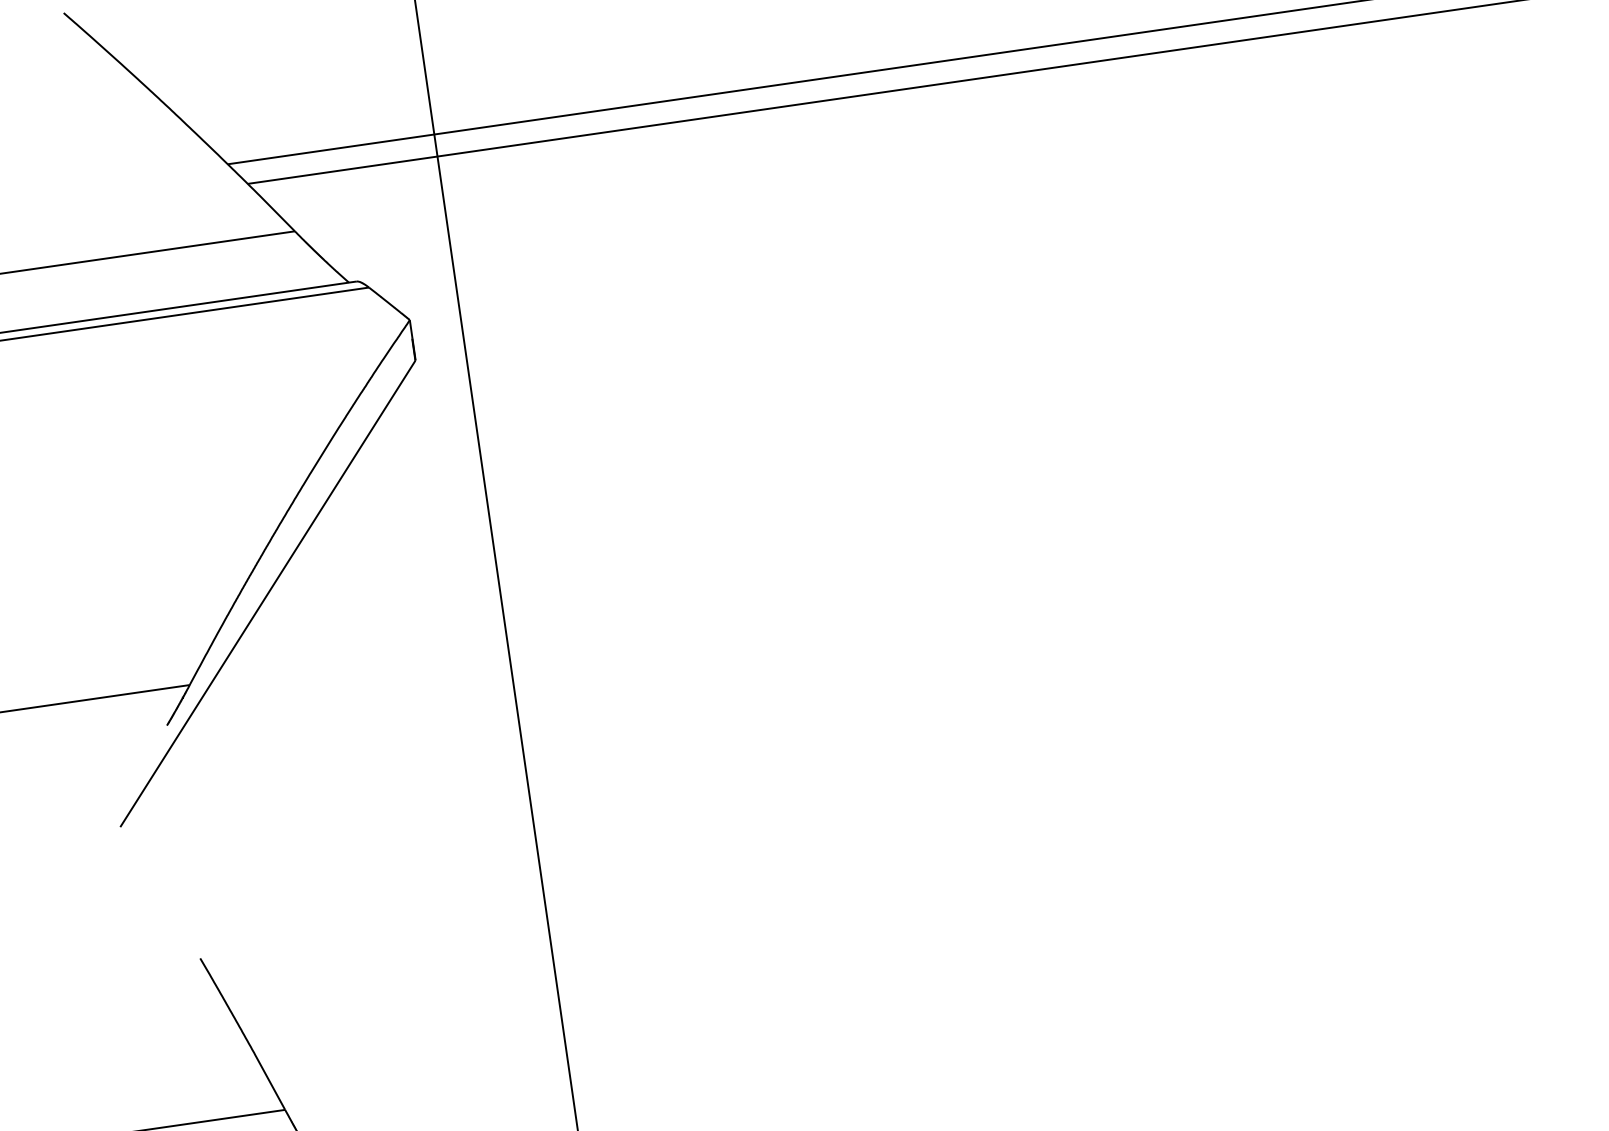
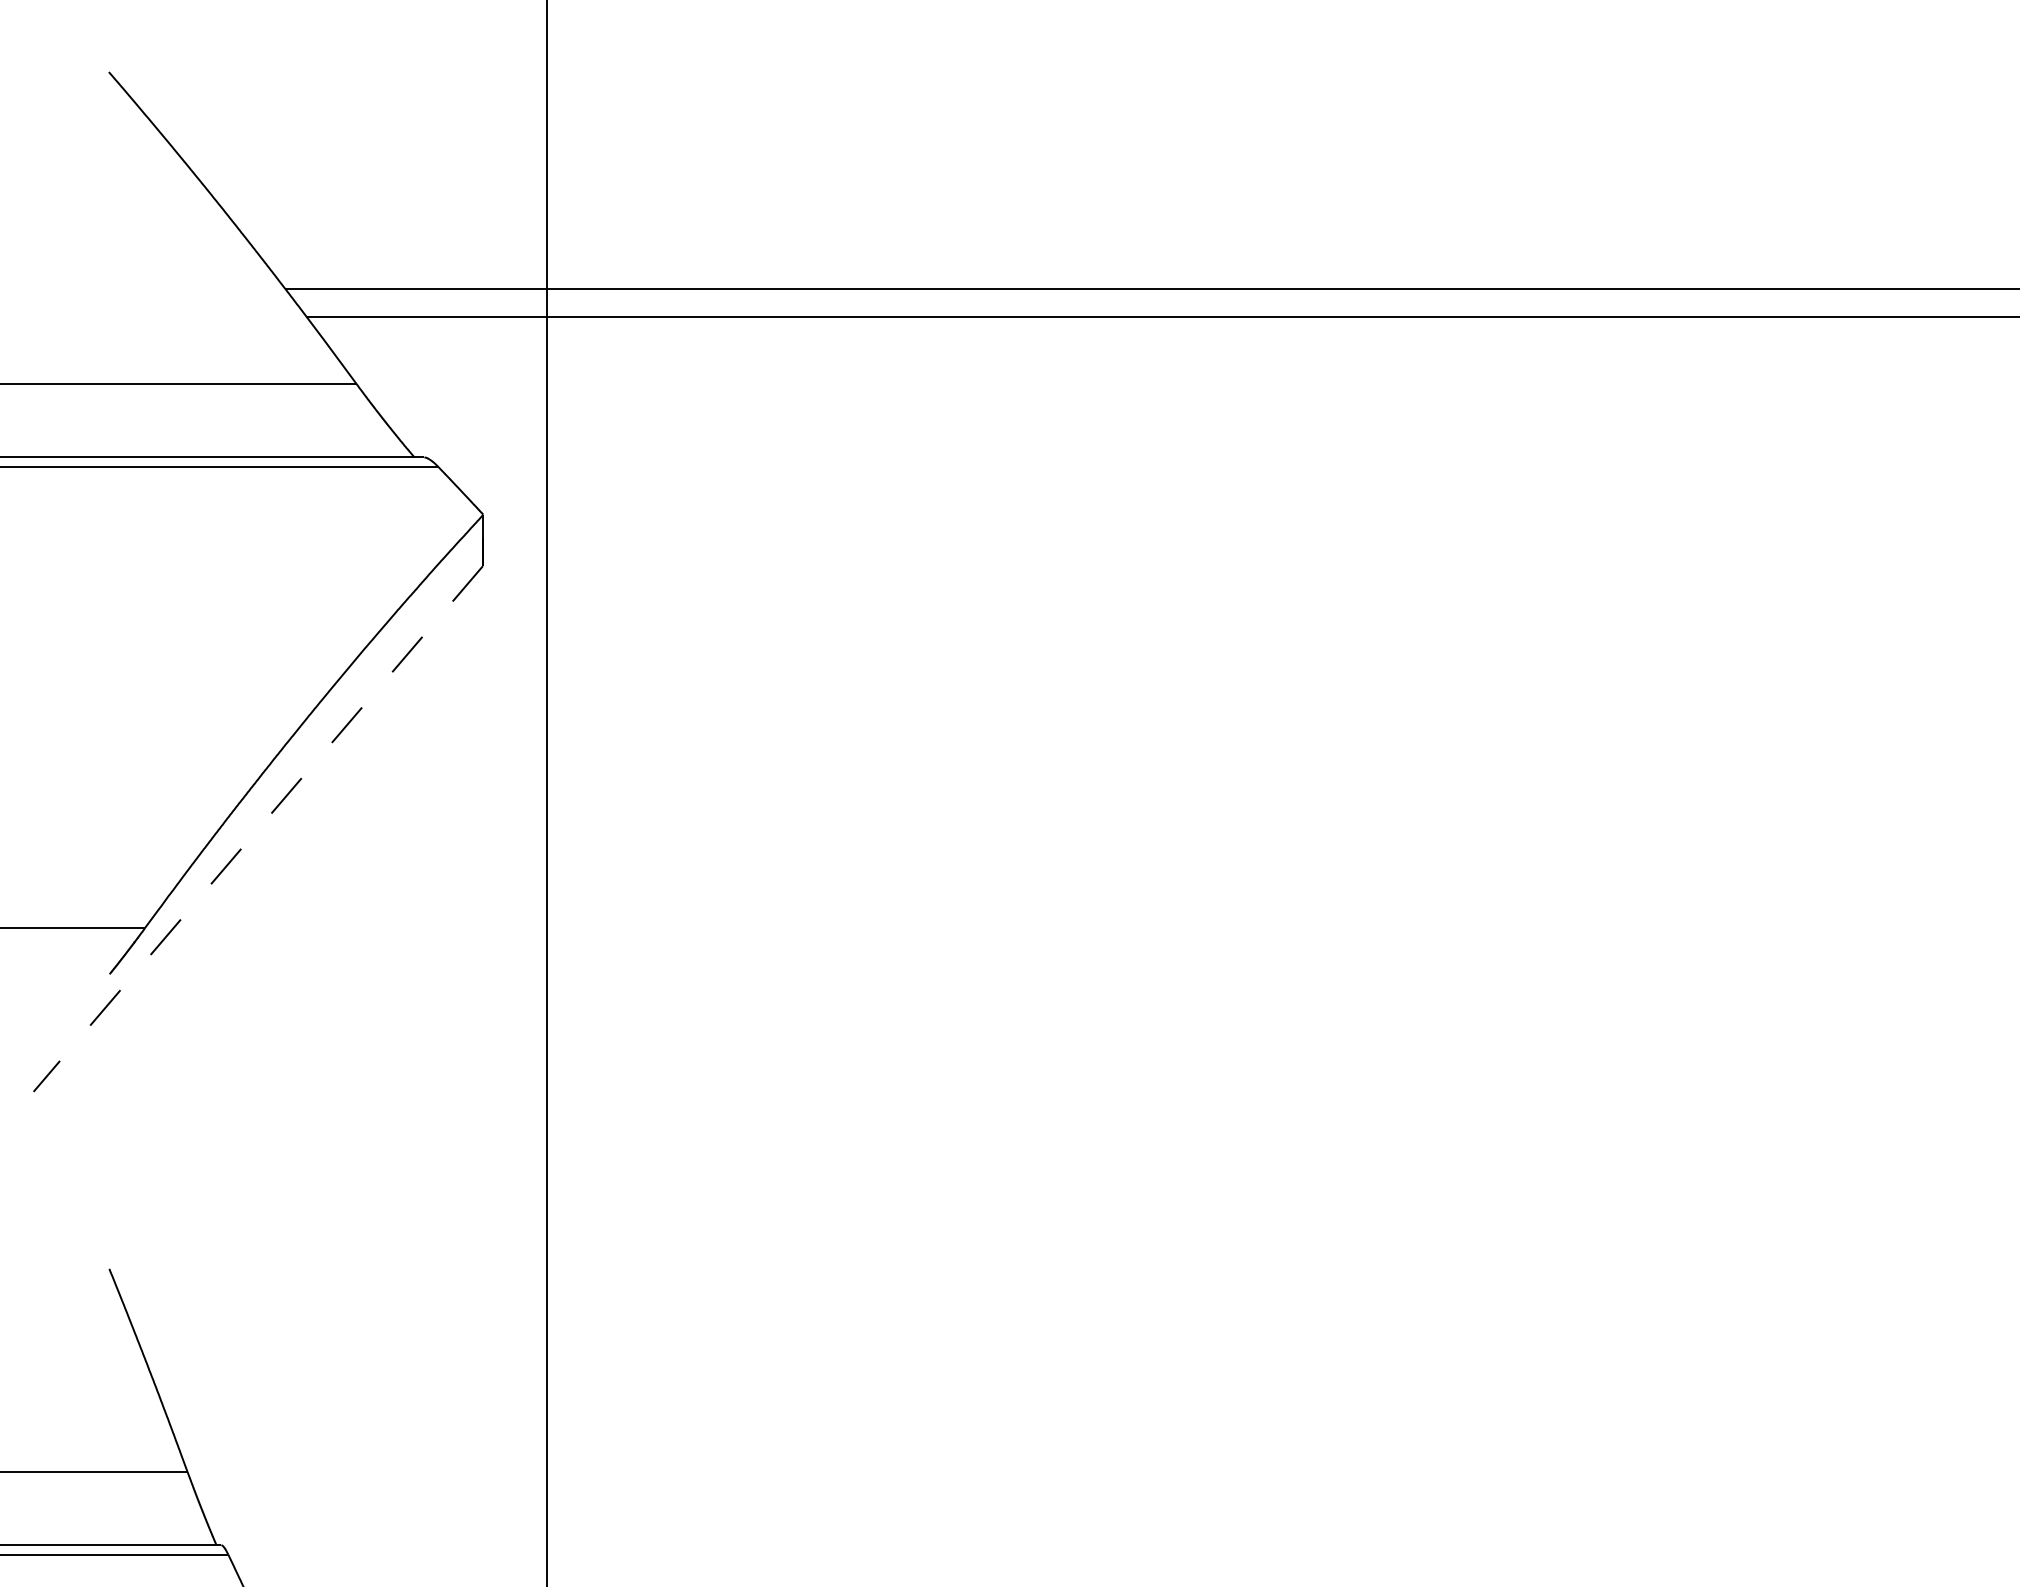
line: (268, 594) -> (258, 829), solid -> dashed

